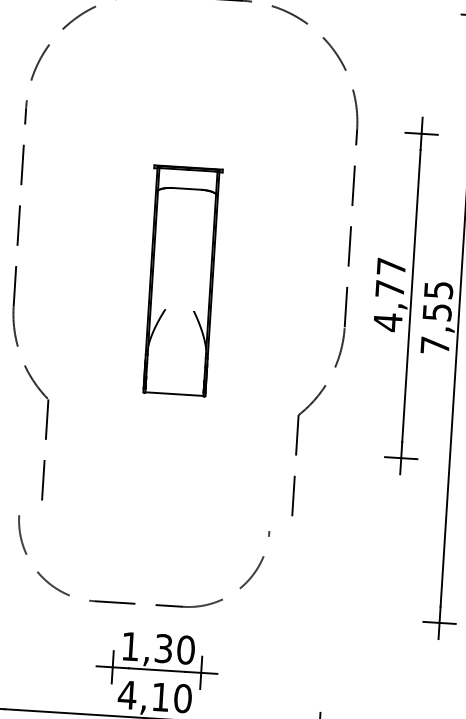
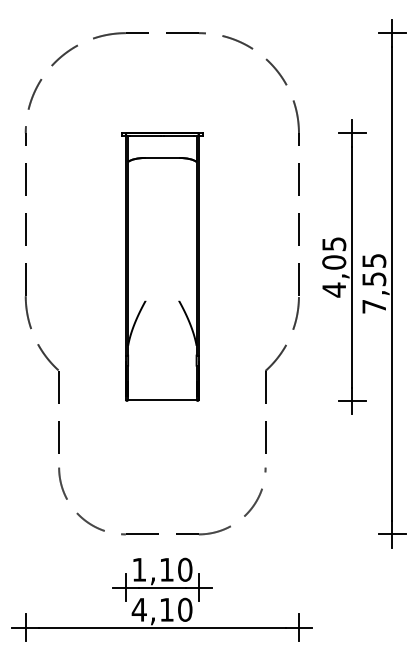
text: (391, 278) -> (334, 253), 4,77 -> 4,05
part: (181, 280) -> (162, 266), size x1.43
part: (134, 602) -> (158, 533), moved
text: (163, 648) -> (166, 569), 1,30 -> 1,10

